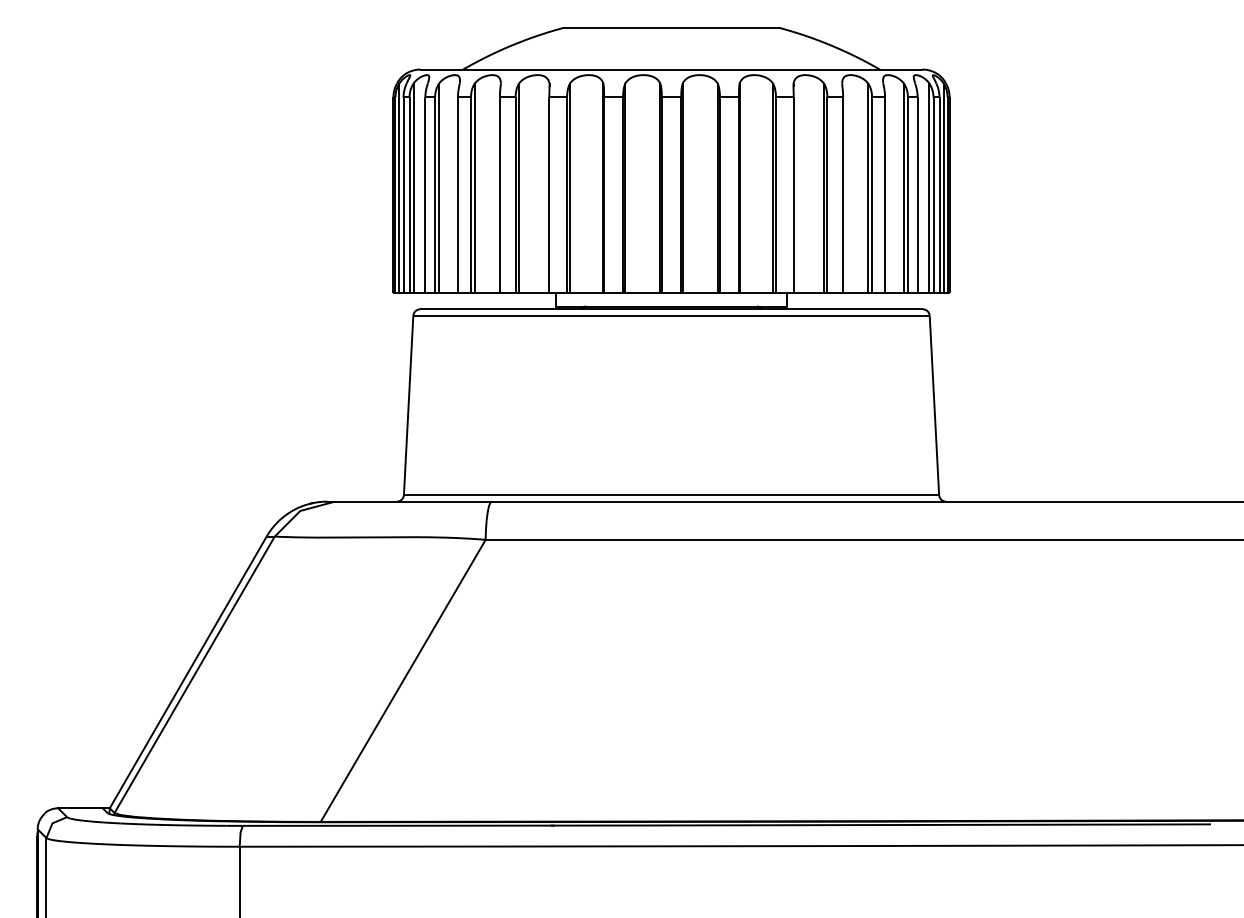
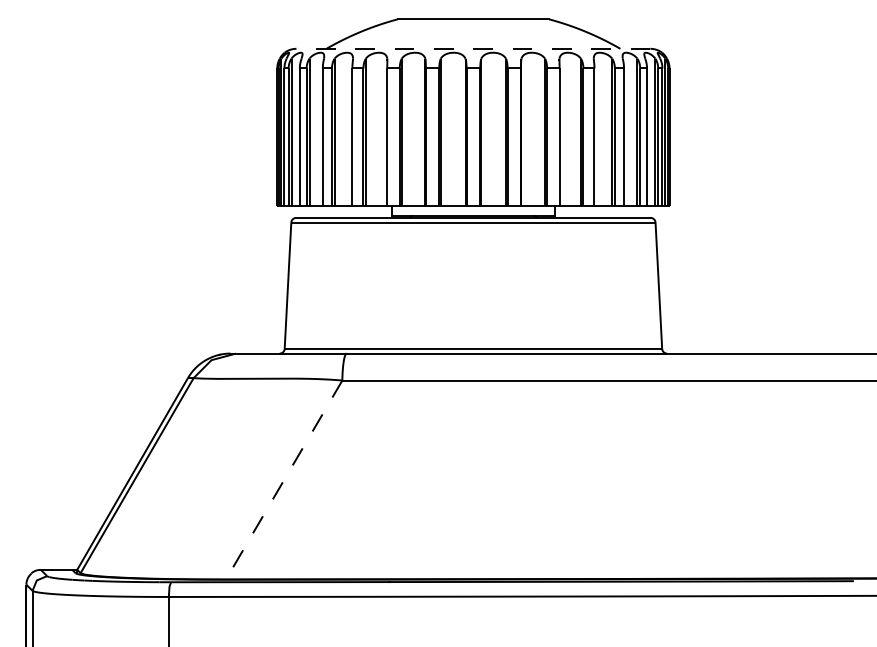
line: (671, 69) -> (473, 48), solid -> dashed
line: (403, 680) -> (284, 479), solid -> dashed

